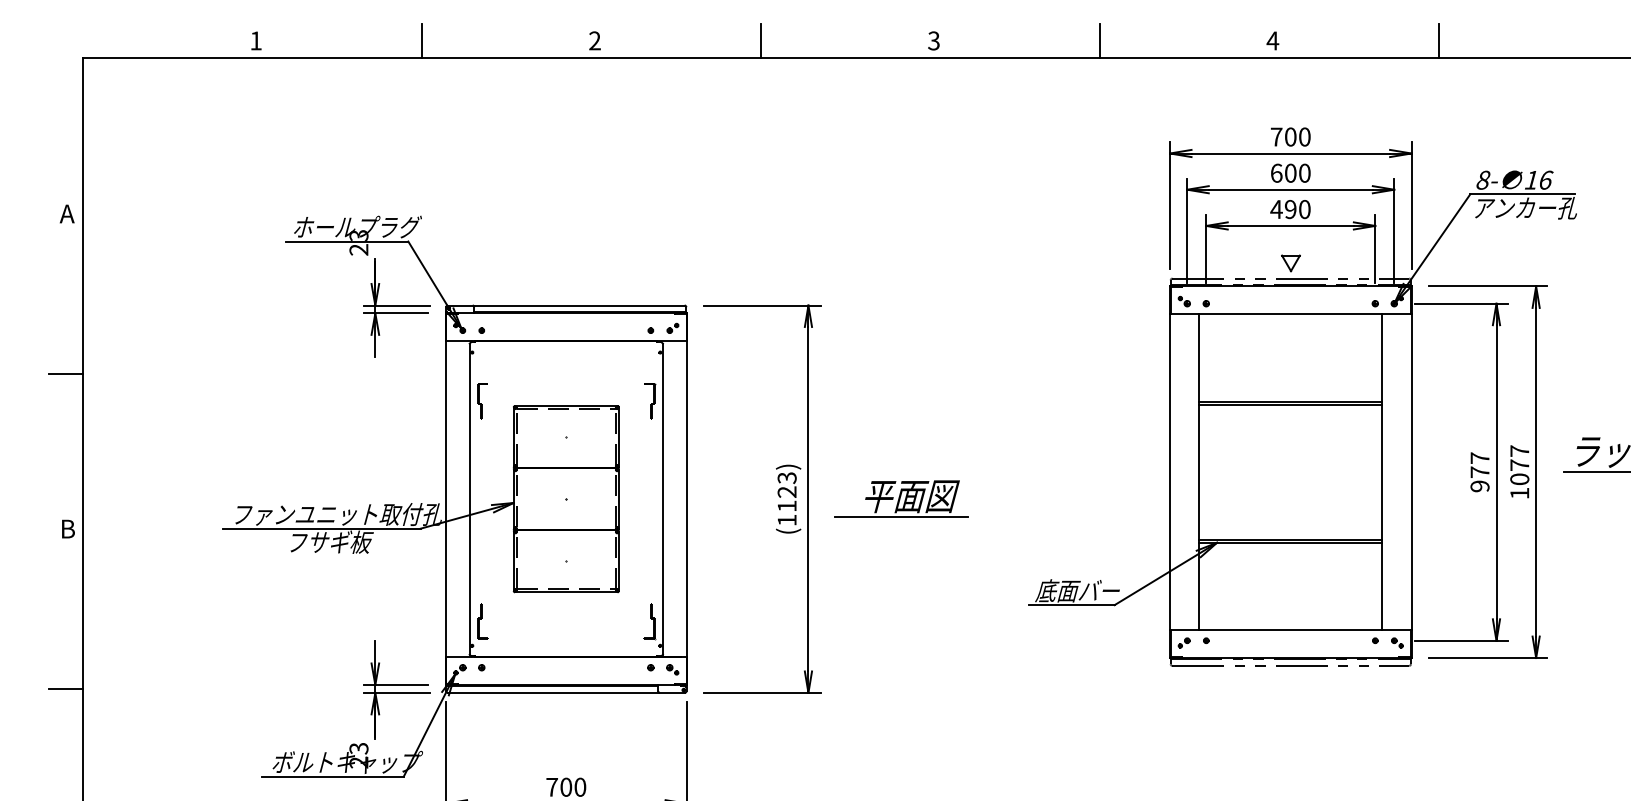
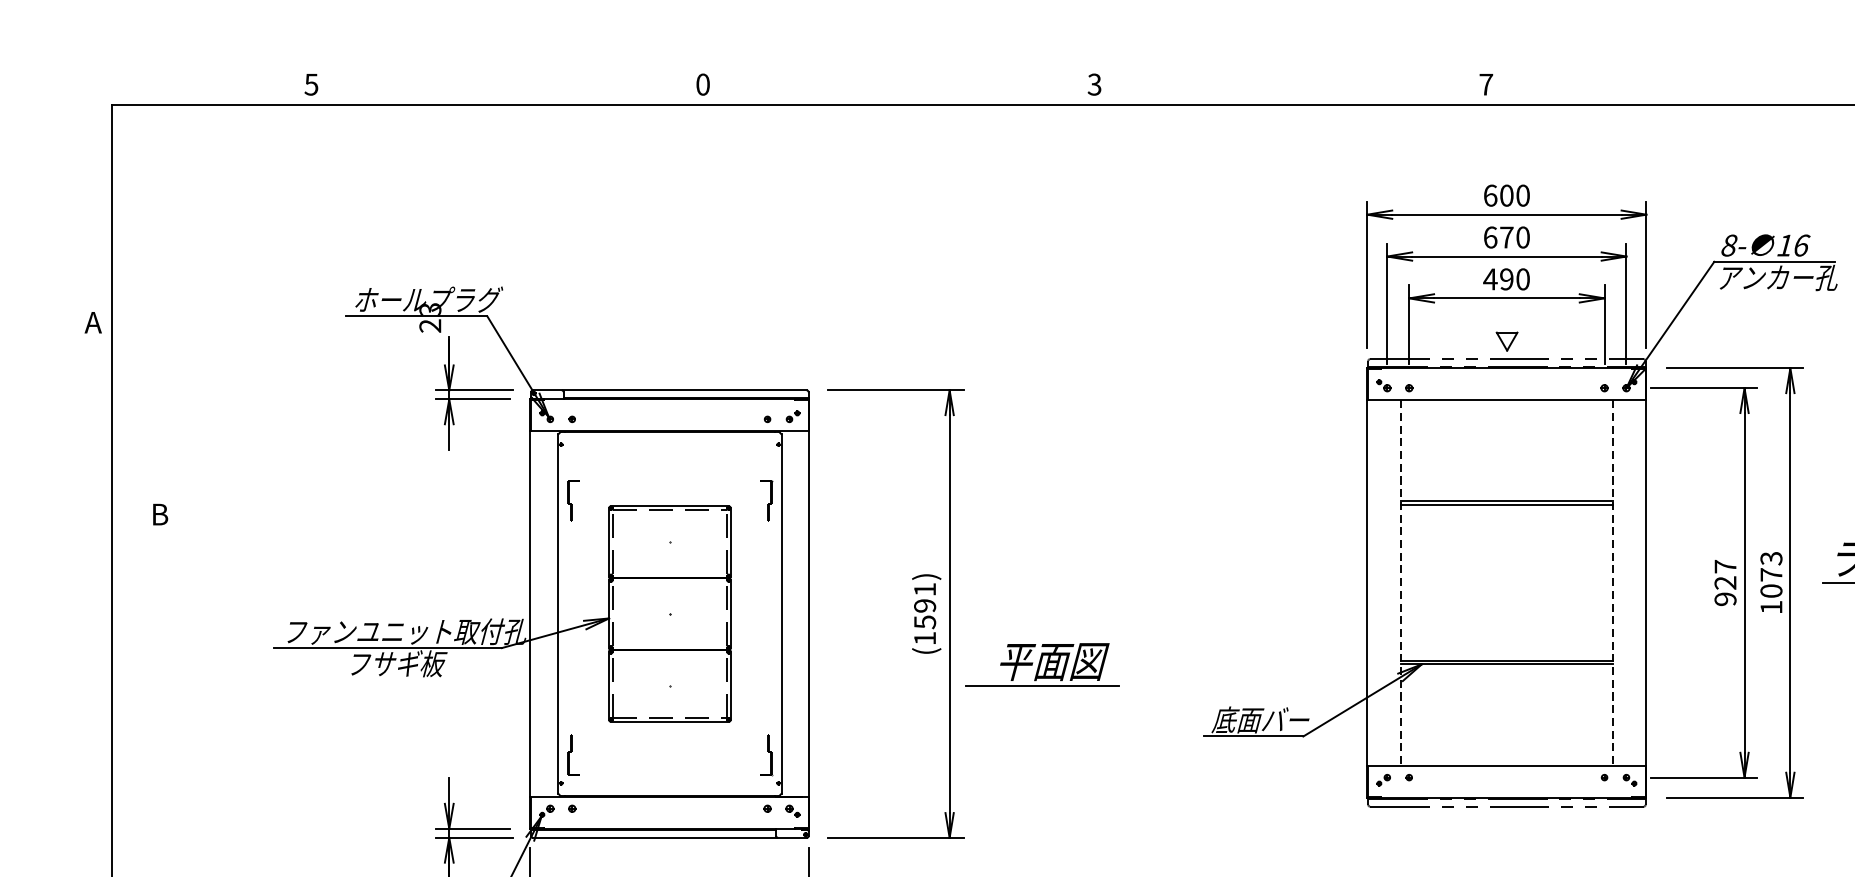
text: (255, 40) -> (310, 84), 1 -> 5
line: (422, 40) -> (503, 84), removed
text: (594, 40) -> (702, 84), 2 -> 0
line: (761, 40) -> (895, 84), removed
line: (1100, 40) -> (1287, 84), removed
text: (1272, 40) -> (1485, 84), 4 -> 7
line: (1439, 40) -> (1678, 84), removed
text: (1276, 136) -> (1490, 195), 700 -> 600
text: (1290, 172) -> (1506, 236), 600 -> 670
text: (66, 213) -> (92, 322), moved
line: (65, 373) -> (91, 468), removed
text: (1519, 451) -> (1771, 558), 1077 -> 1073
line: (1199, 472) -> (1401, 583), solid -> dashed
line: (1382, 472) -> (1612, 583), solid -> dashed
text: (1479, 472) -> (1724, 583), 977 -> 927
text: (786, 492) -> (924, 606), (1123) -> (1591)
part: (901, 498) -> (1042, 664), moved
text: (68, 528) -> (160, 513), moved
line: (65, 688) -> (91, 832), removed

